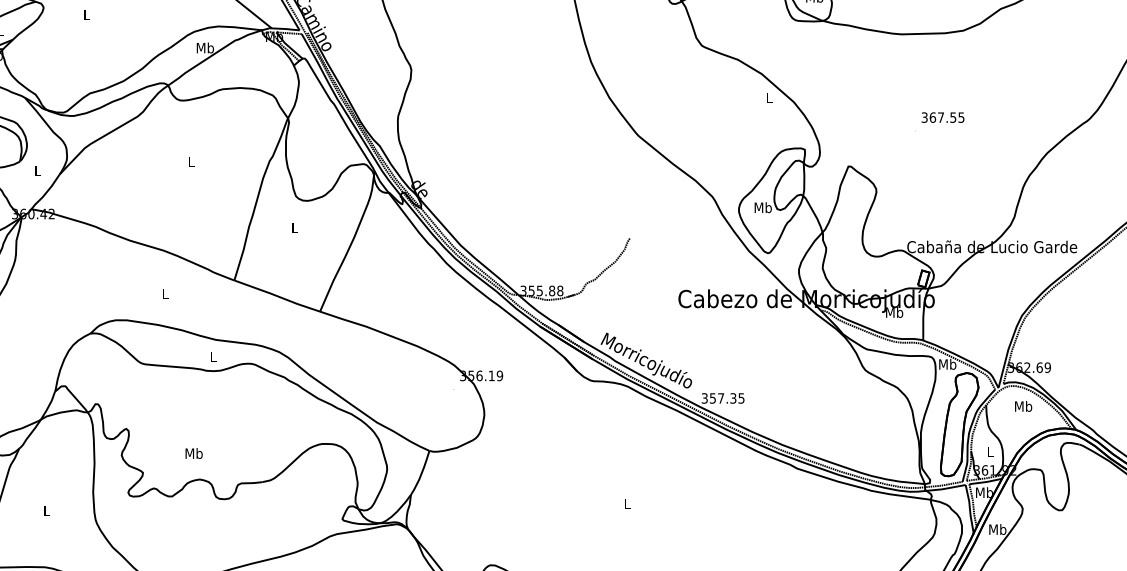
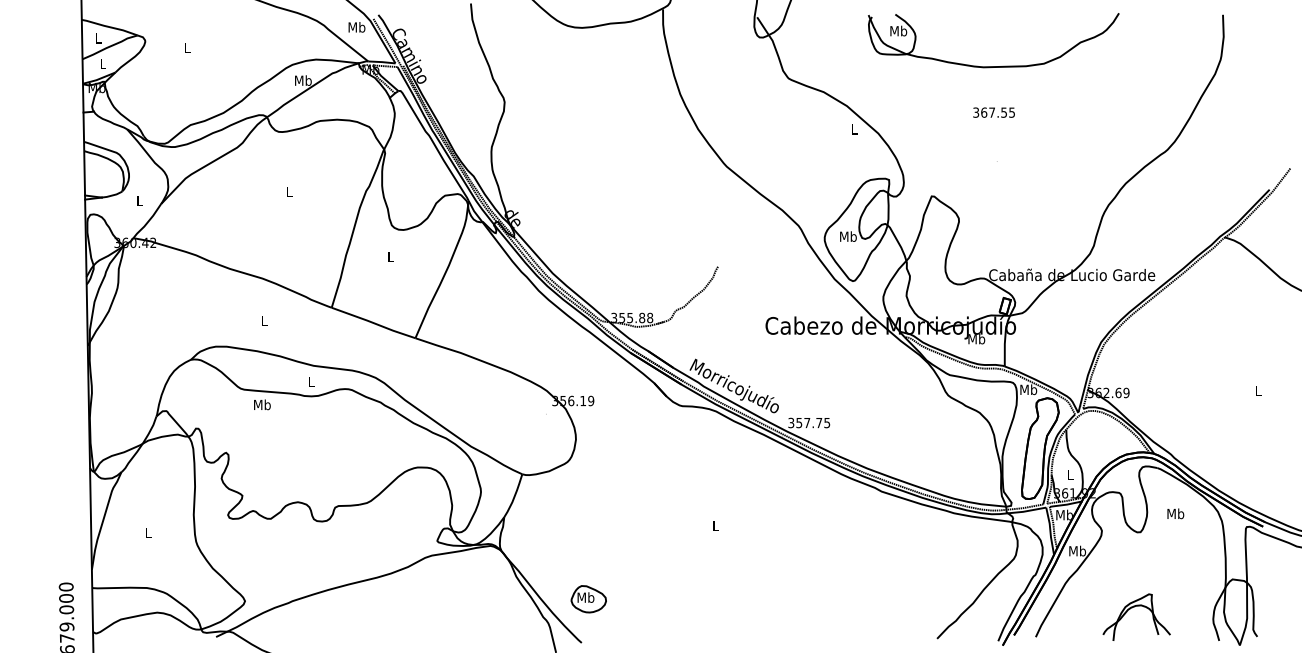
text: (942, 117) -> (993, 112), moved
text: (733, 397) -> (819, 422), 357.35 -> 357.75
text: (1023, 406) -> (1175, 513), moved
text: (194, 453) -> (262, 404), moved

